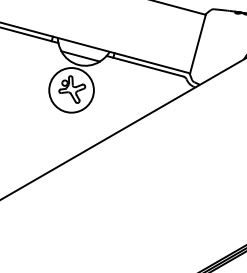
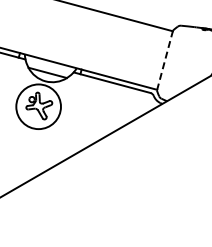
line: (197, 44) -> (164, 60), solid -> dashed

